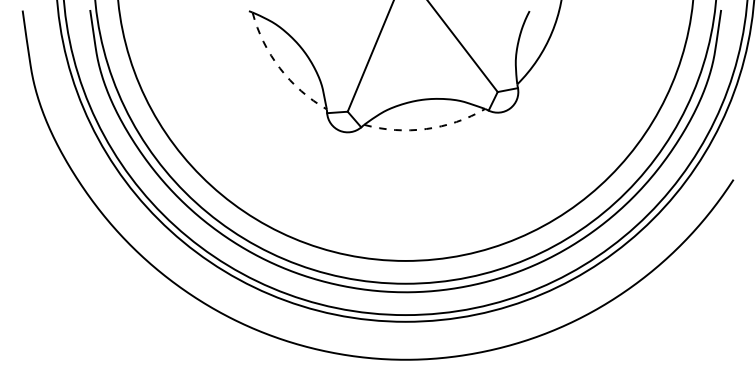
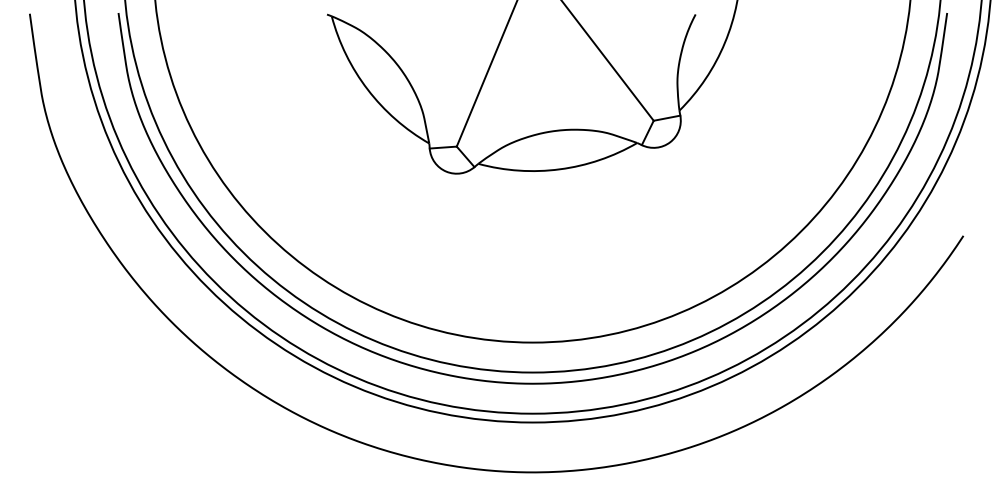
arc: (280, 68) -> (368, 89), dashed -> solid
arc: (426, 129) -> (560, 169), dashed -> solid

